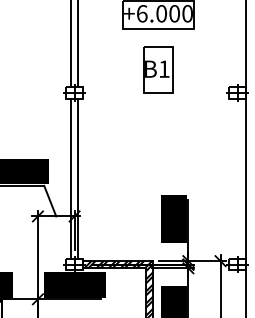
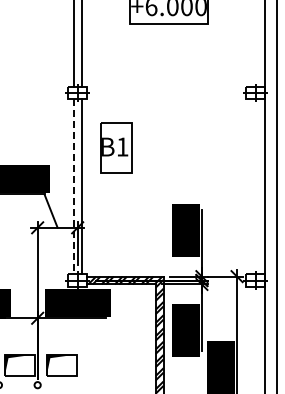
part: (158, 69) -> (116, 147), moved
line: (70, 179) -> (73, 187), solid -> dashed

